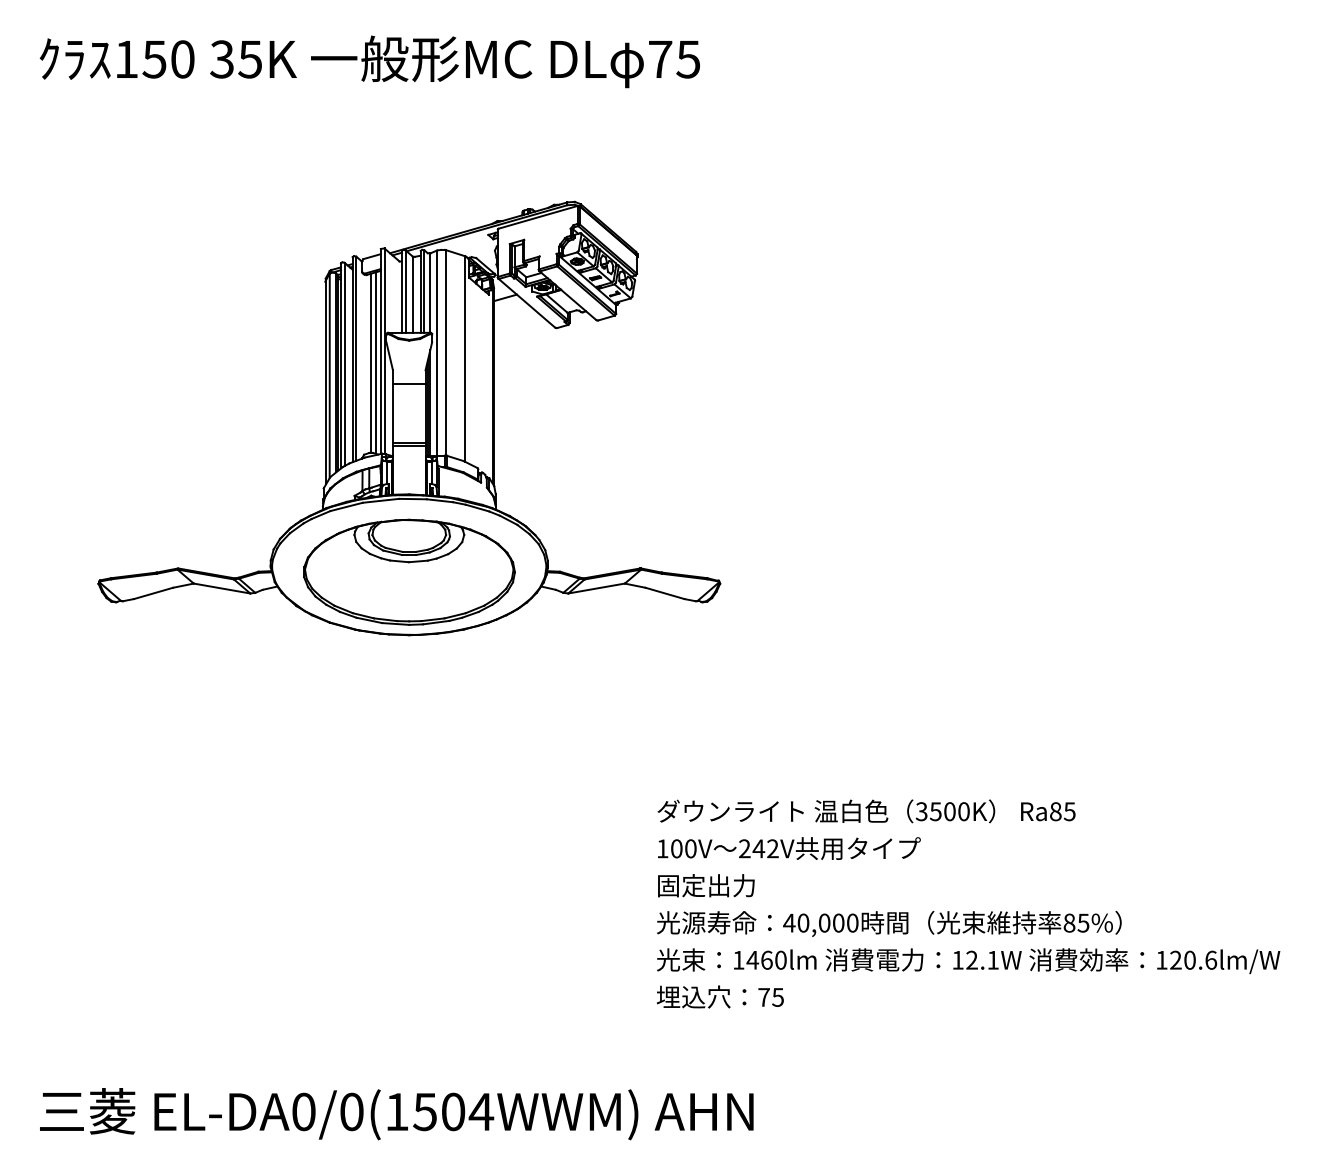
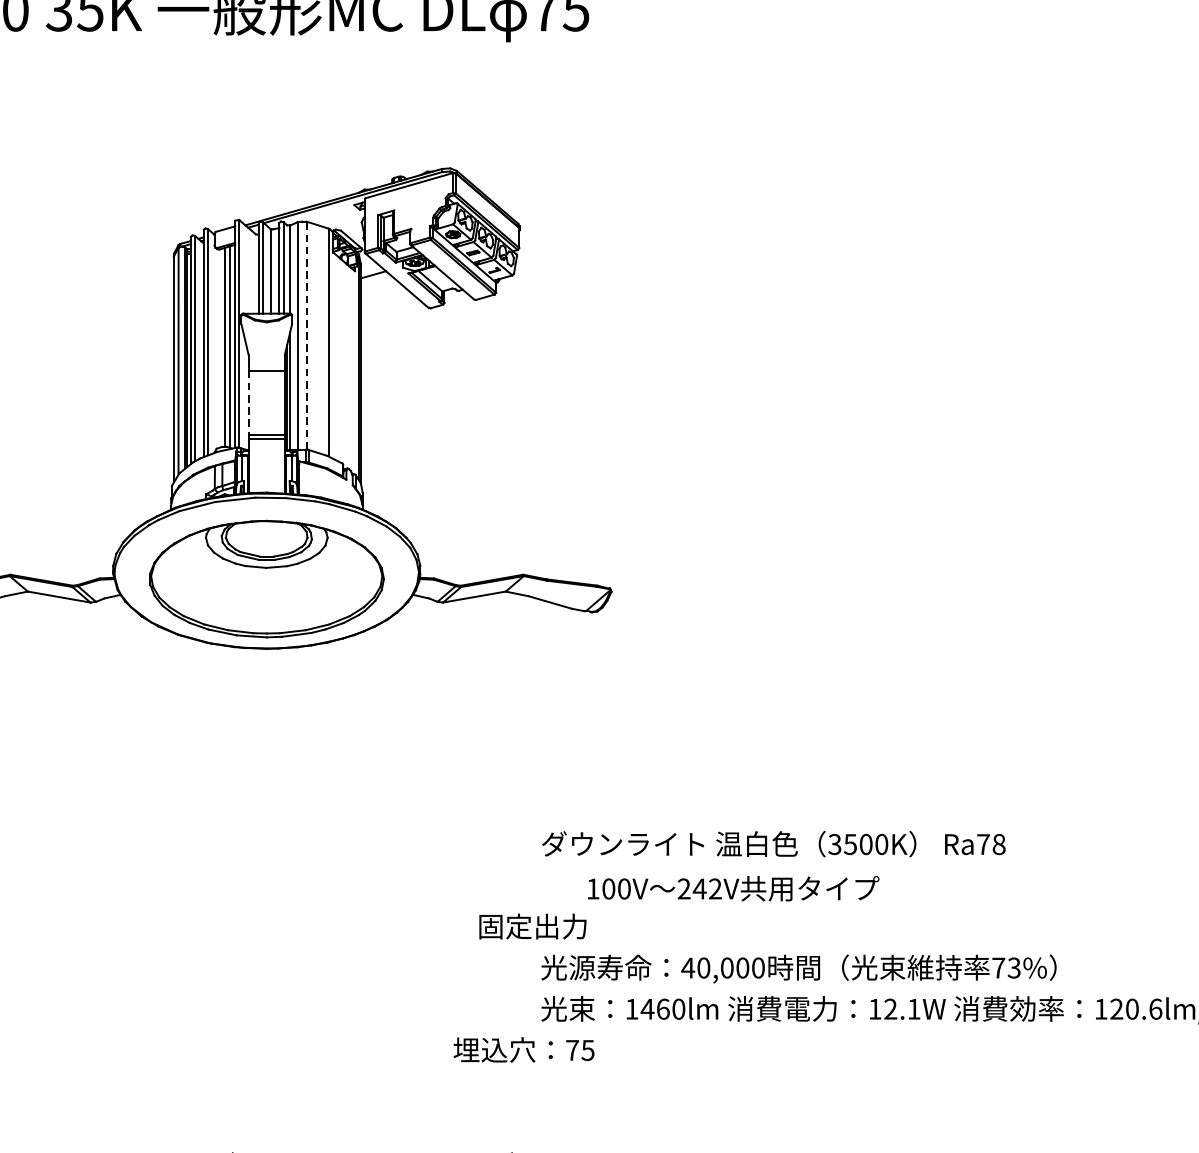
line: (445, 352) -> (306, 335), solid -> dashed
line: (392, 413) -> (248, 403), solid -> dashed
text: (1062, 811) -> (990, 844), Ra85 -> Ra78
text: (789, 848) -> (733, 888), moved
text: (706, 885) -> (533, 926), moved
text: (1076, 922) -> (1006, 967), 85% -> 73%
text: (719, 996) -> (523, 1049), moved

